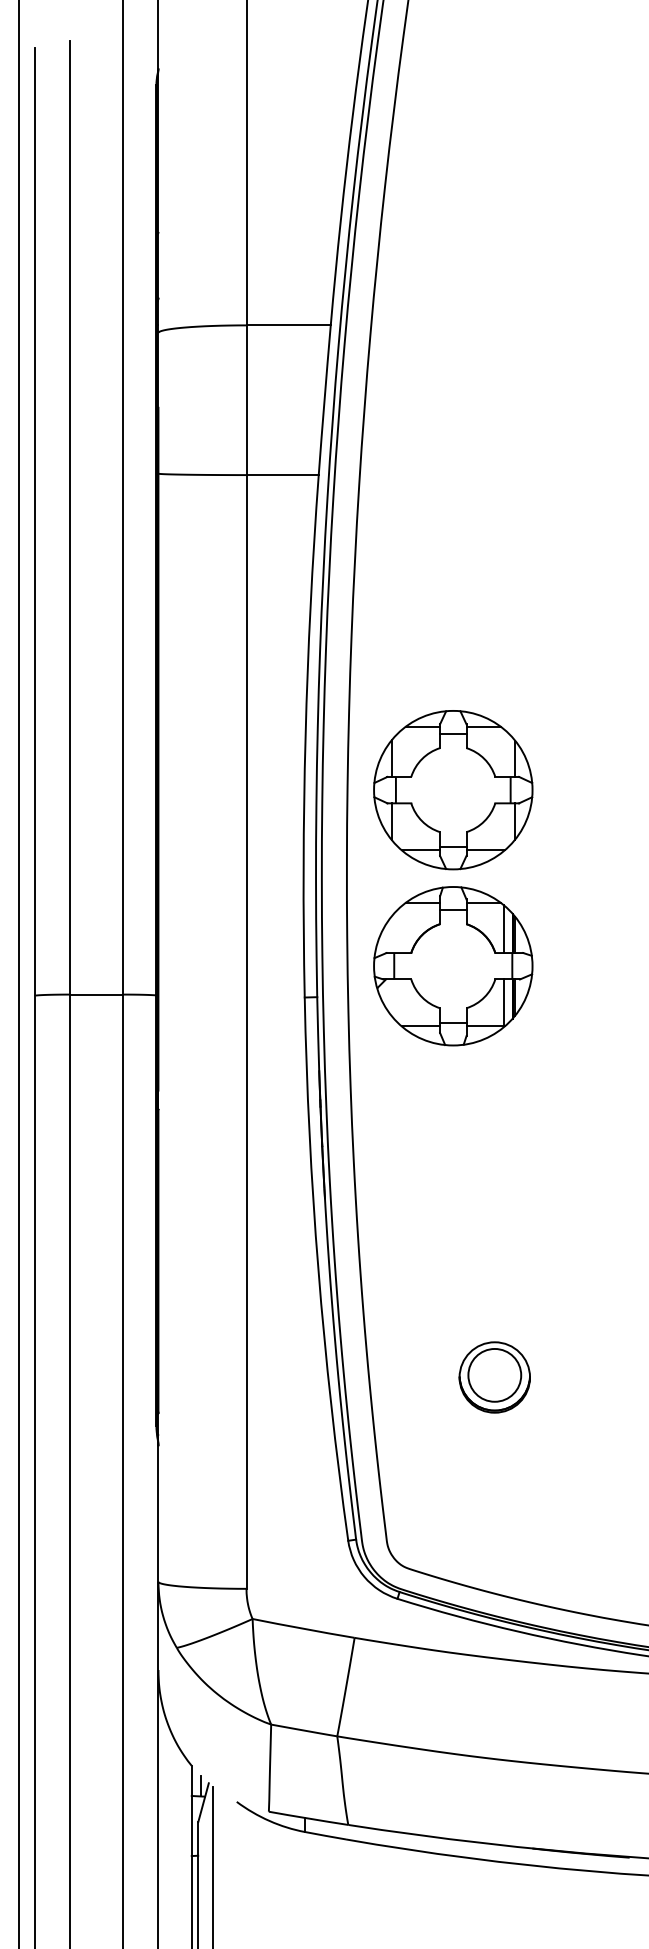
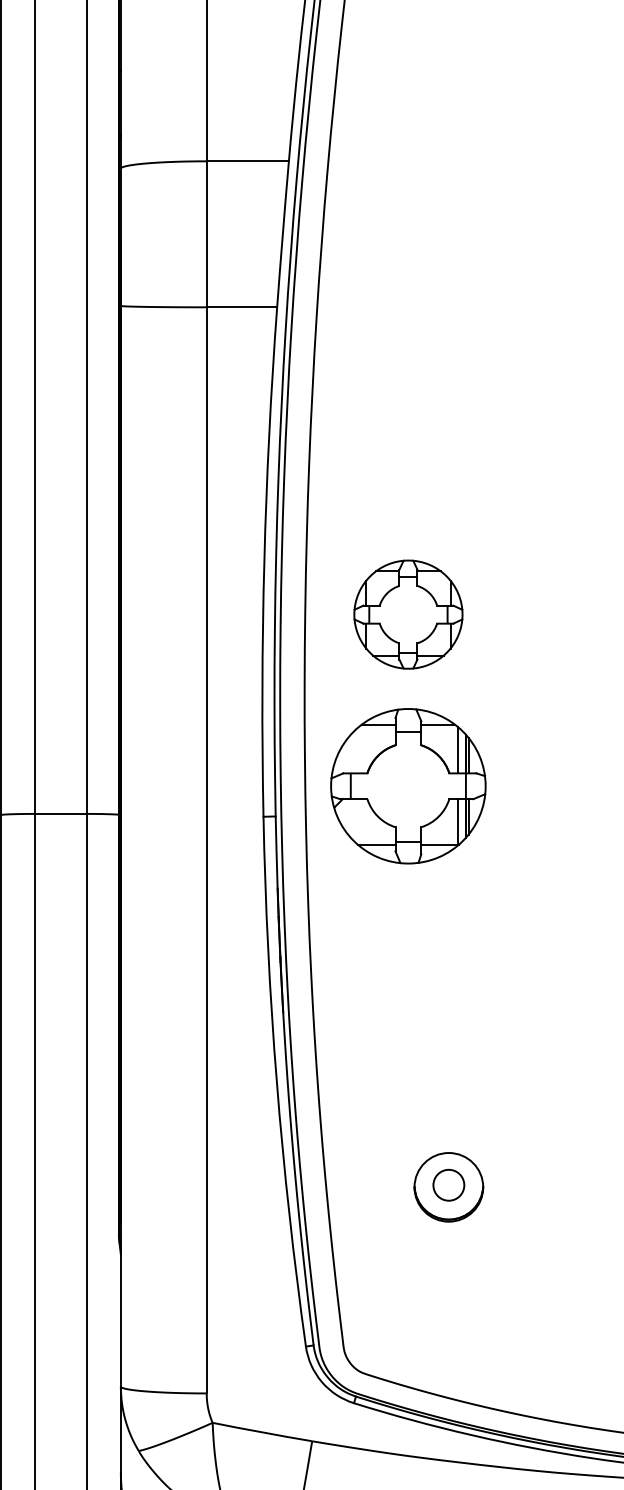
part: (453, 790) -> (408, 614), size x0.7
circle: (494, 1374) -> (448, 1184), size x0.6

